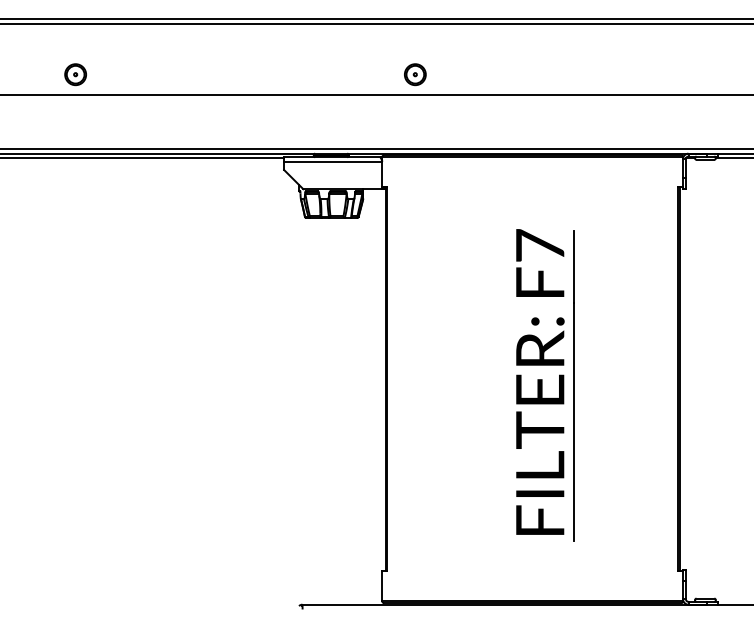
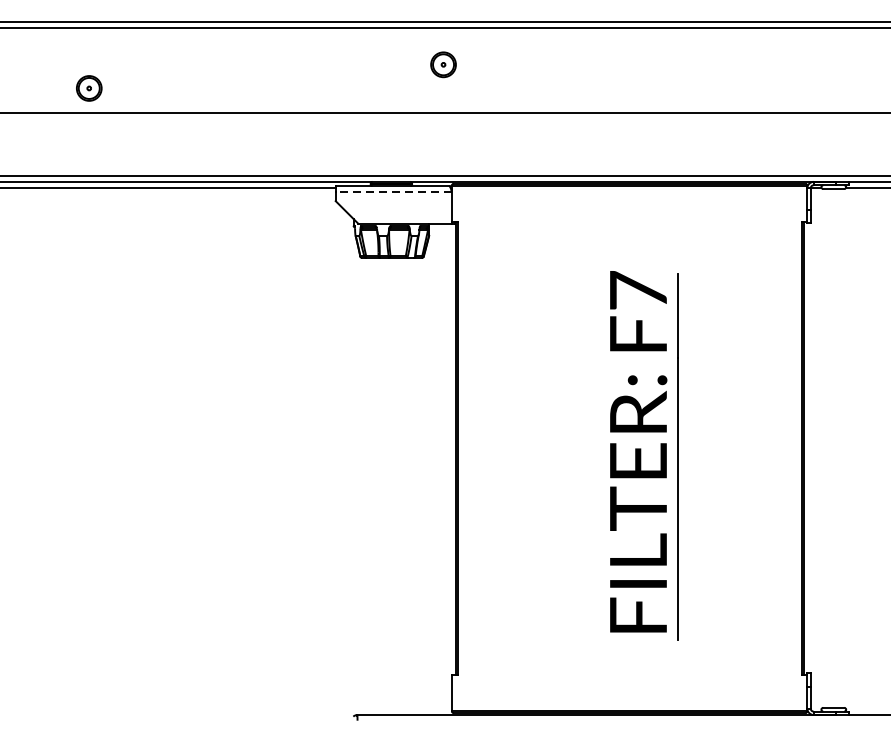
part: (415, 74) -> (443, 64), moved
line: (332, 162) -> (392, 192), solid -> dashed

